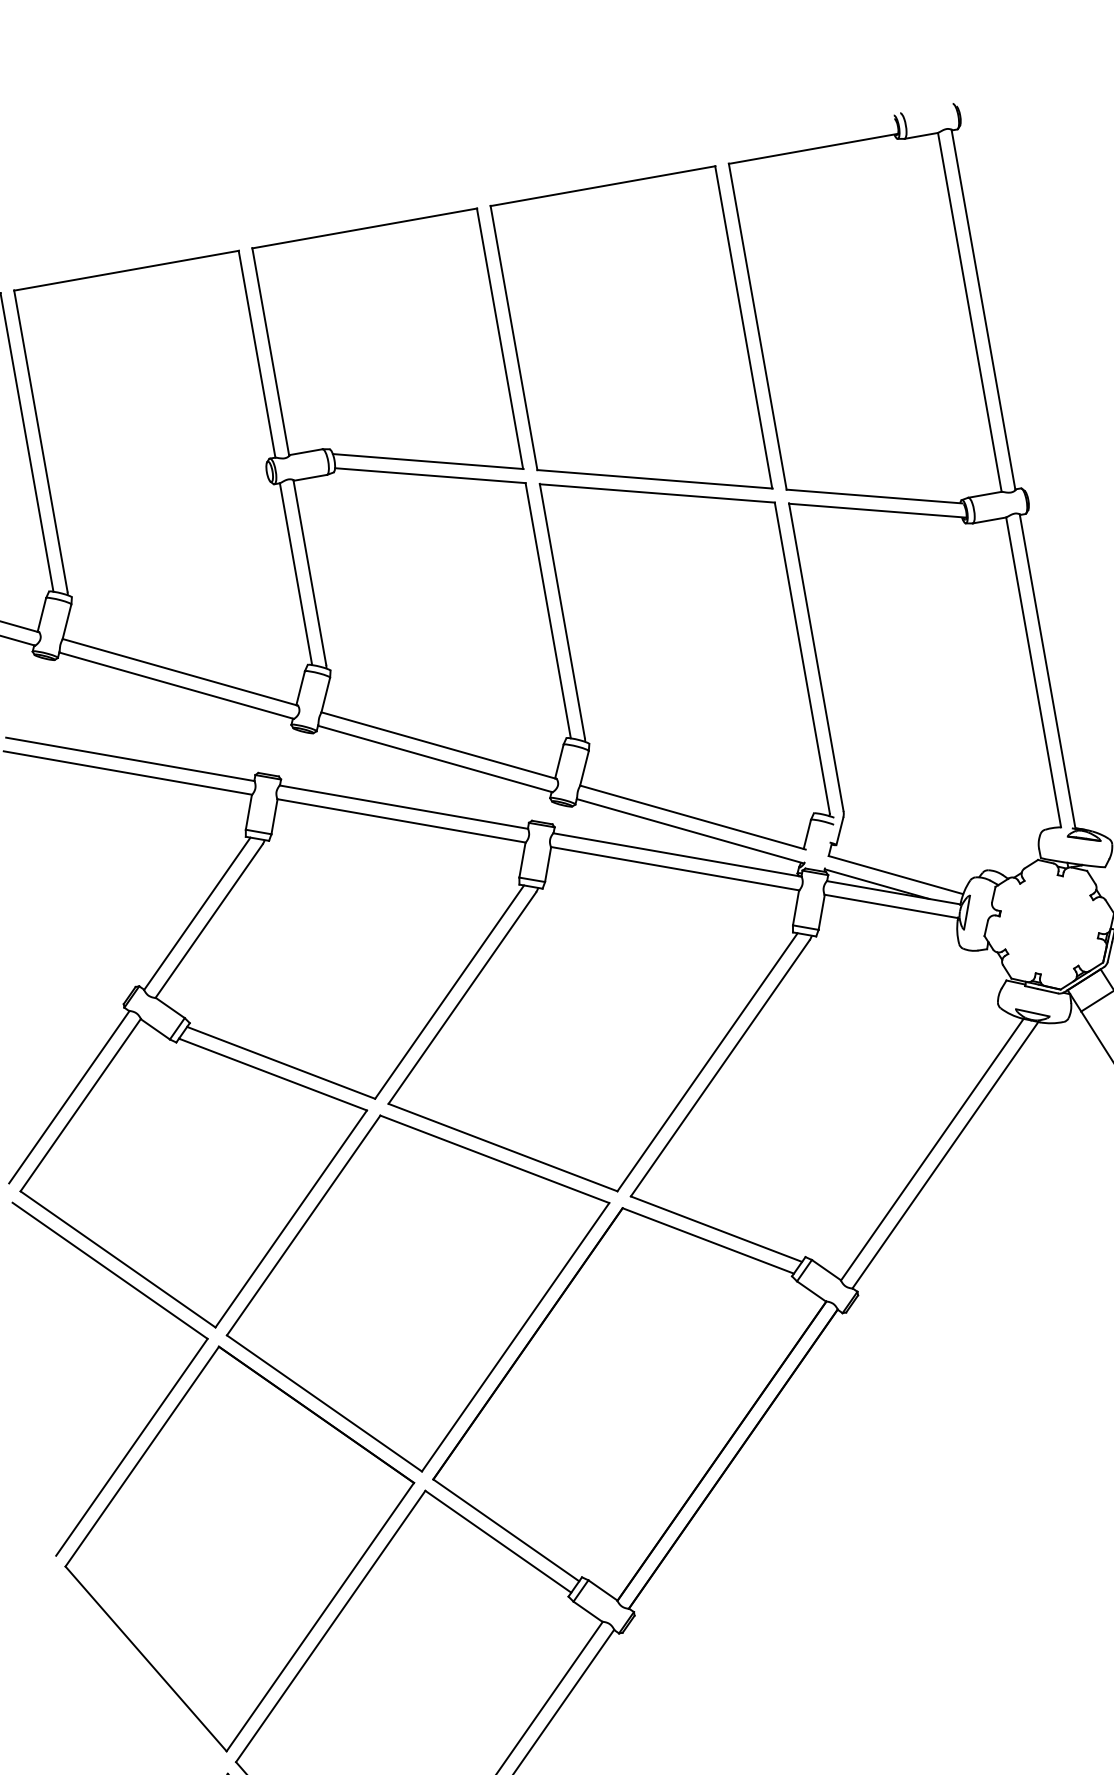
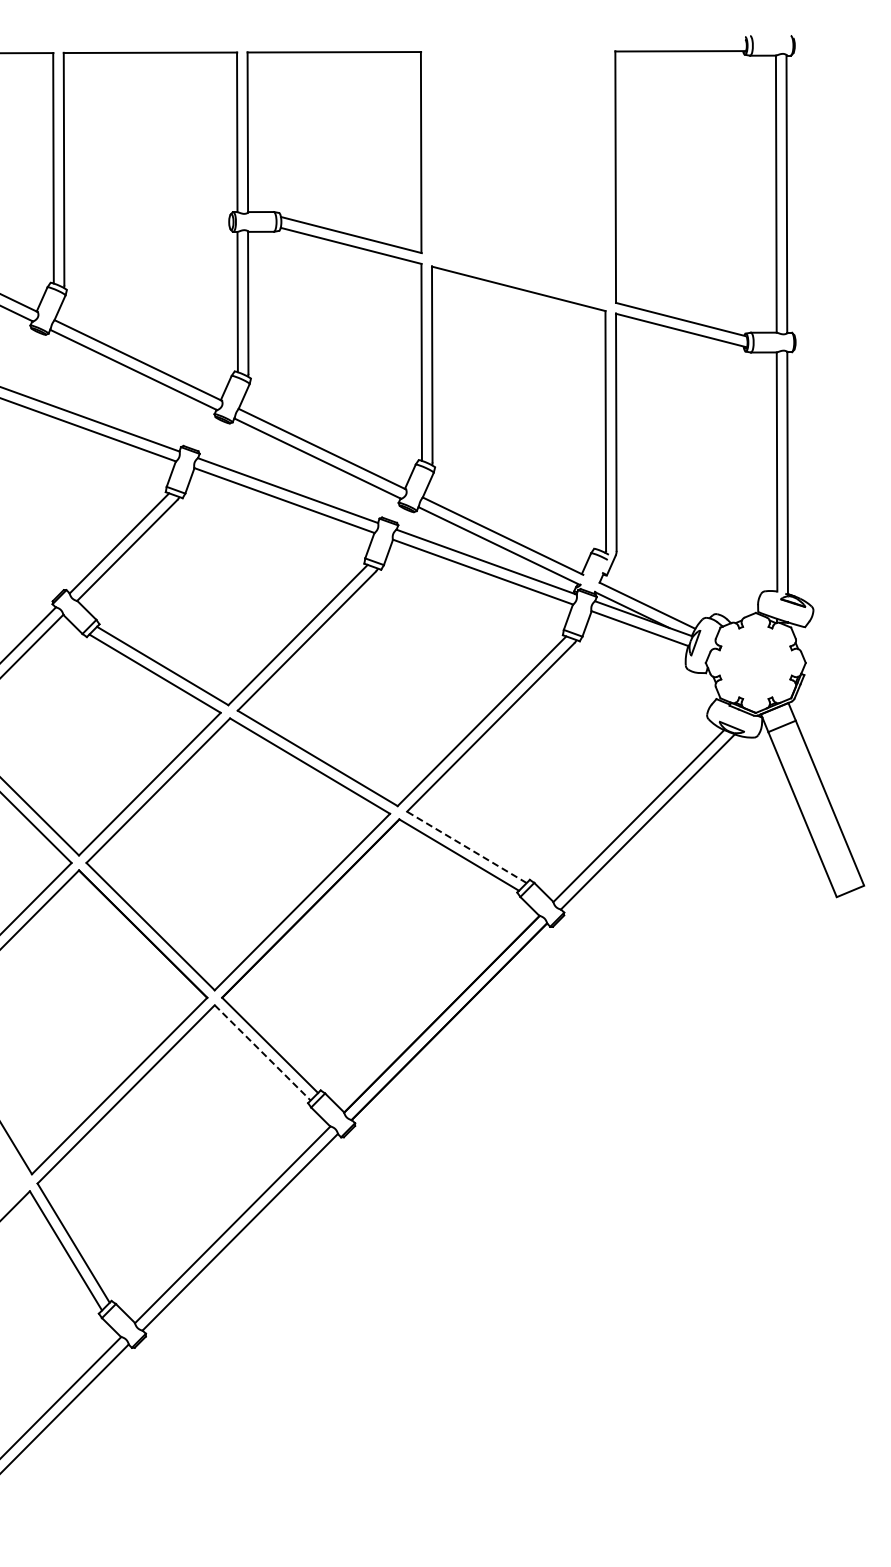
part: (631, 346) -> (518, 175), removed
line: (716, 1229) -> (466, 847), solid -> dashed
line: (497, 1541) -> (262, 1052), solid -> dashed

